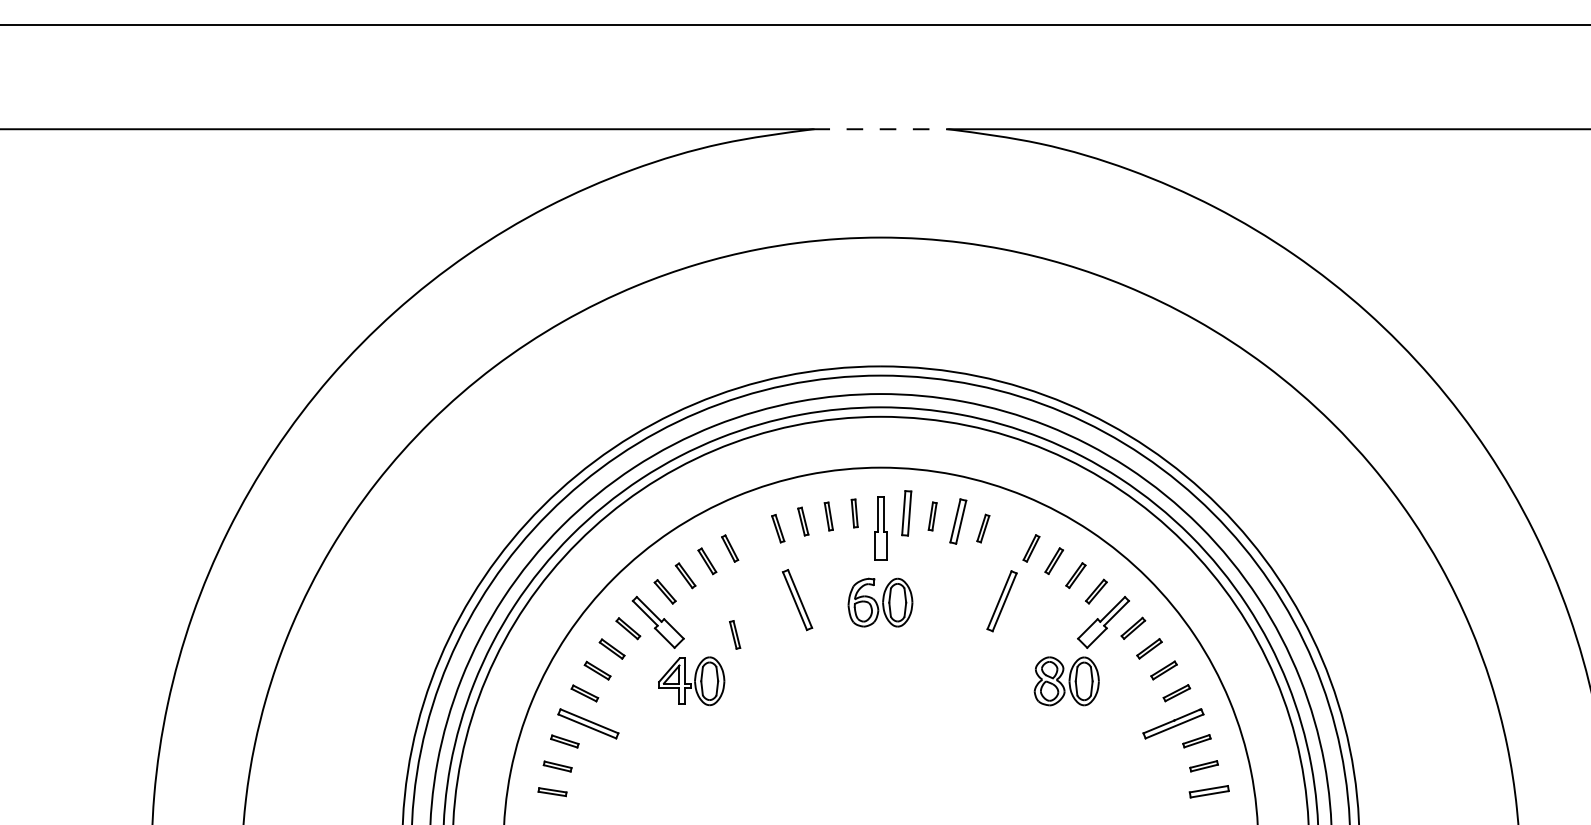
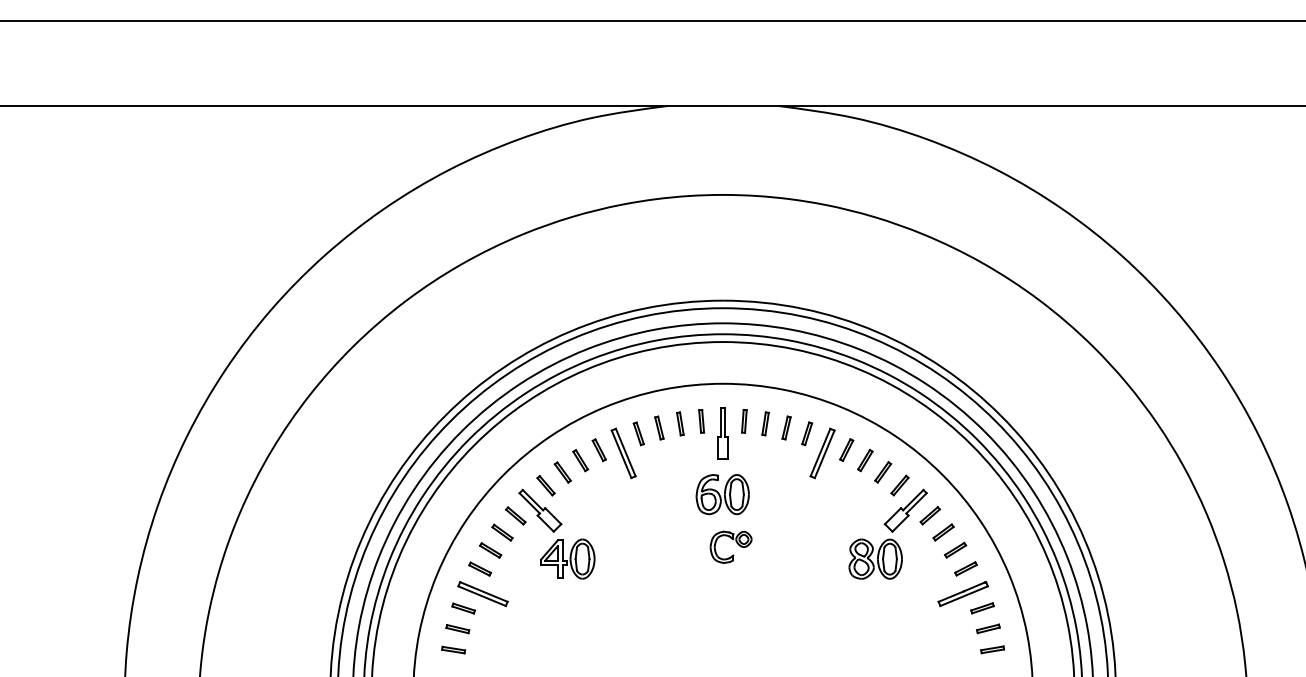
line: (881, 129) -> (723, 106), dashed -> solid
part: (906, 513) -> (744, 421), size x0.62
part: (958, 520) -> (786, 427), size x0.62
part: (797, 600) -> (623, 453), moved
part: (1002, 601) -> (822, 453), moved
part: (735, 634) -> (603, 520), removed
part: (893, 658) -> (733, 540), added
part: (1209, 791) -> (992, 649), size x0.71

